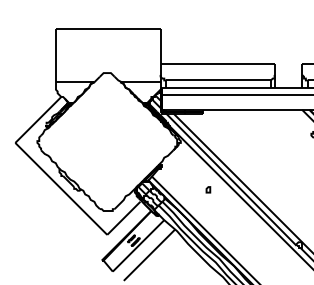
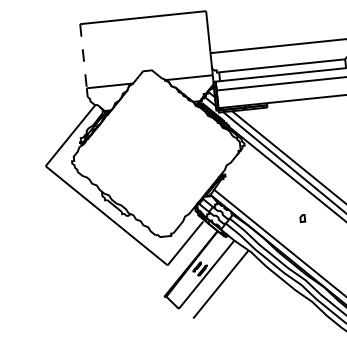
line: (55, 55) -> (83, 56), solid -> dashed
part: (208, 189) -> (302, 218), moved

